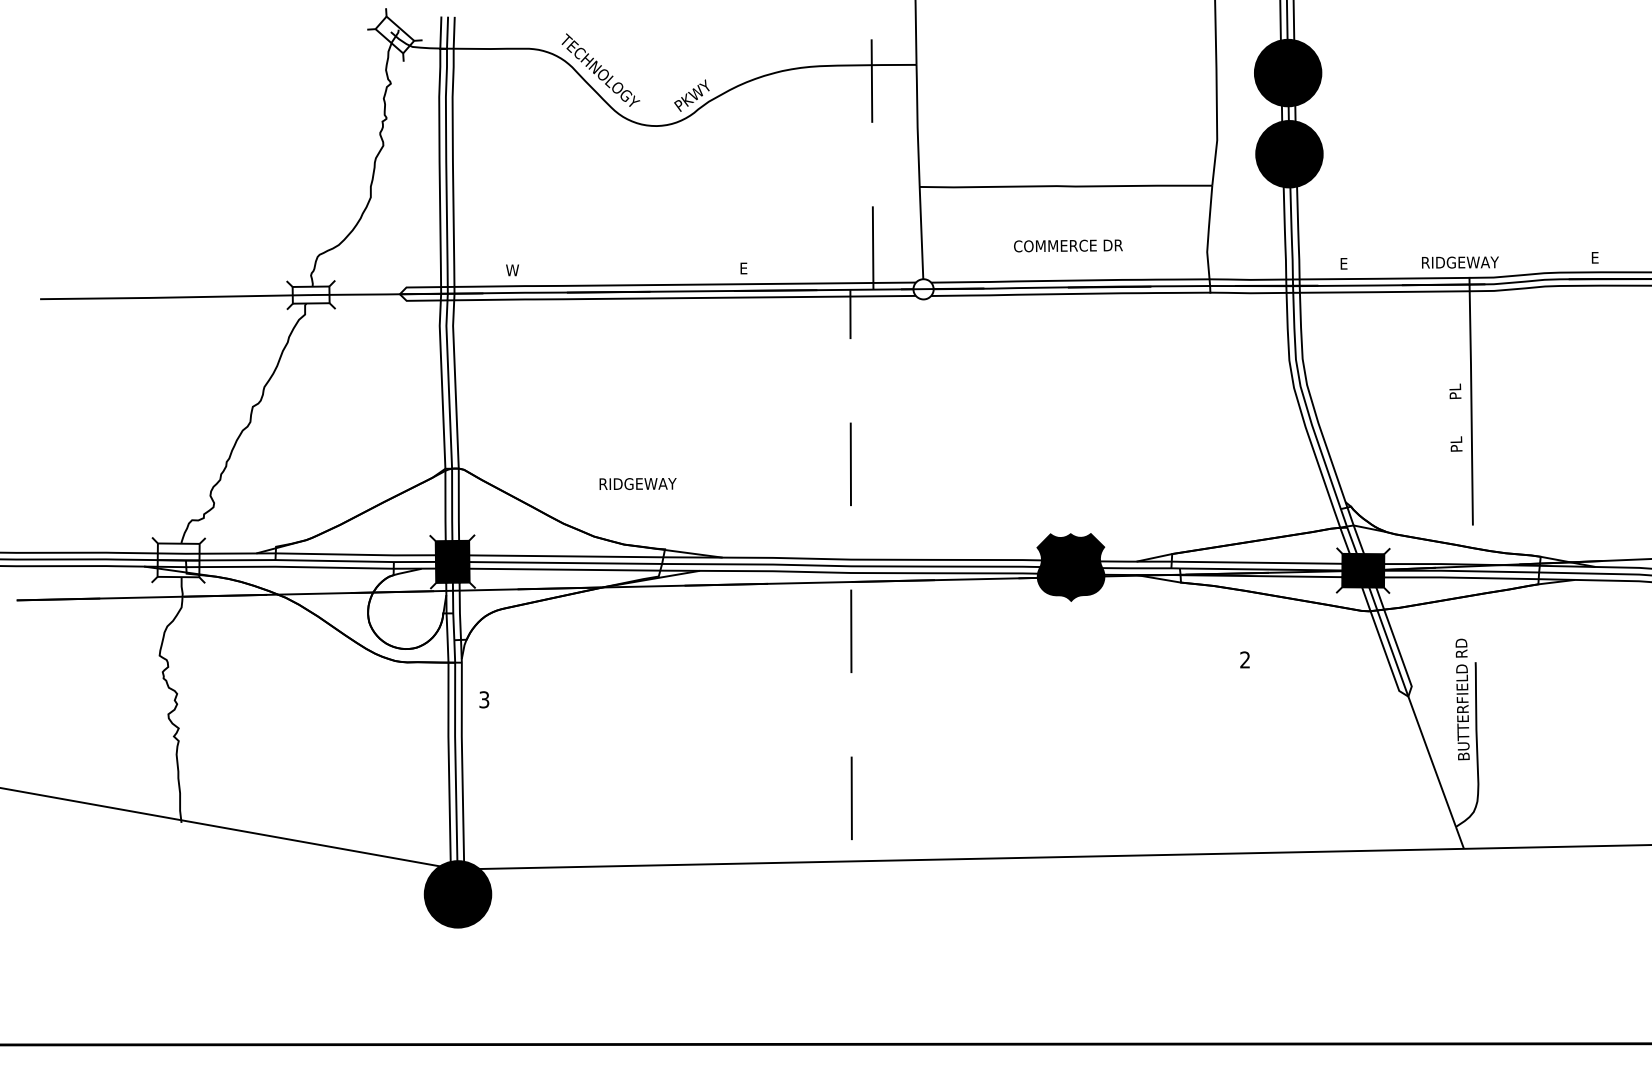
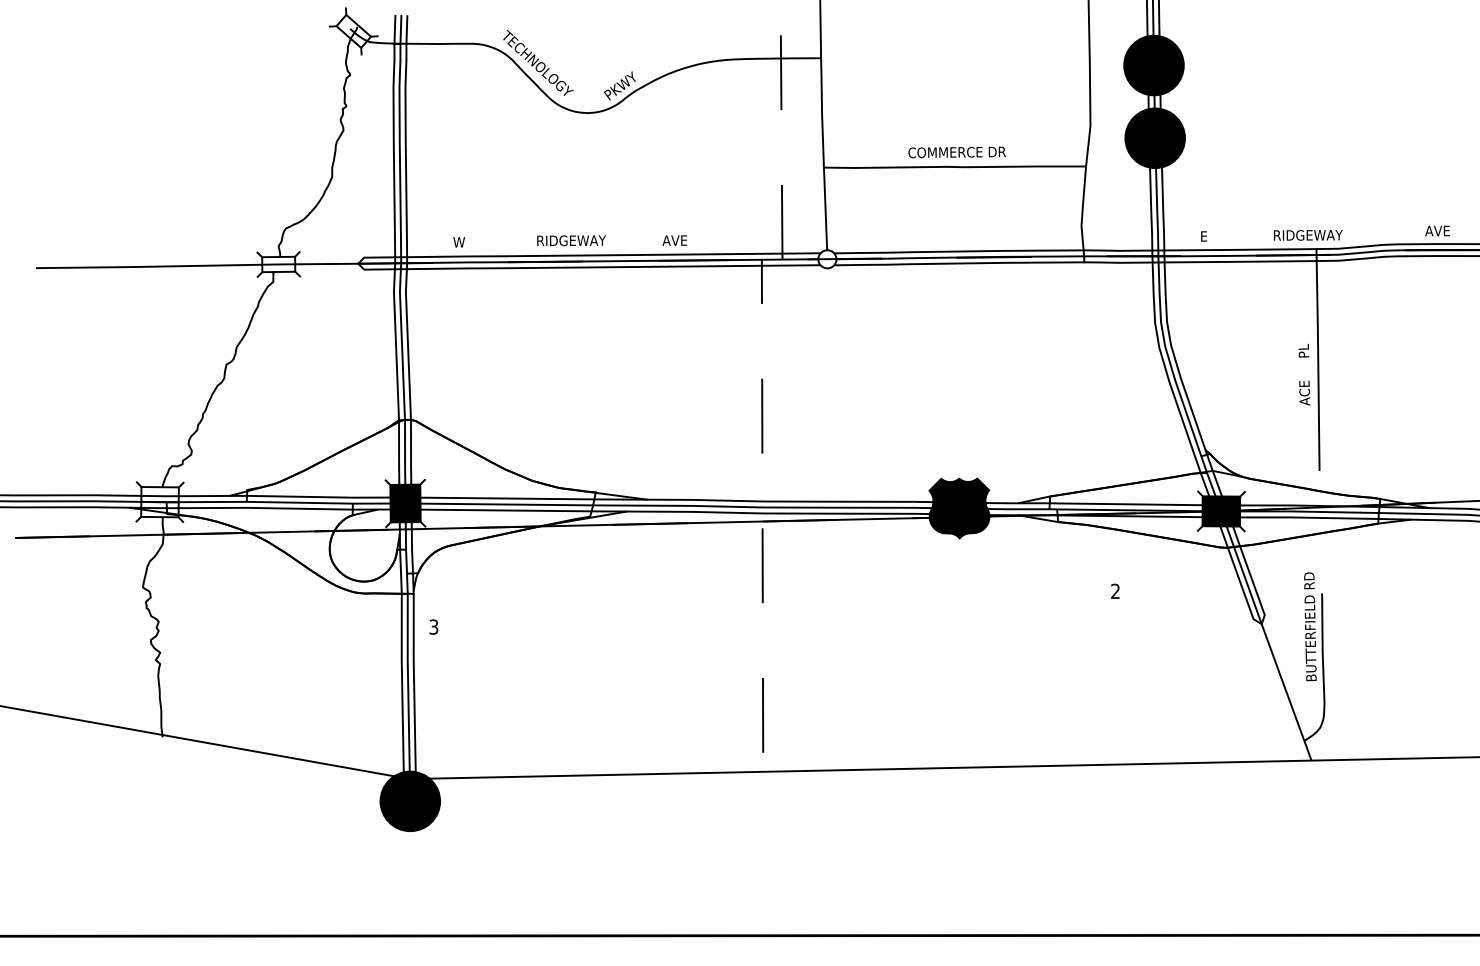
text: (1067, 245) -> (956, 152), moved
text: (1604, 257) -> (1437, 230), E -> AVE
text: (752, 268) -> (674, 240), E -> AVE
text: (1456, 437) -> (1304, 392), PL -> ACE
text: (637, 483) -> (571, 240), moved

